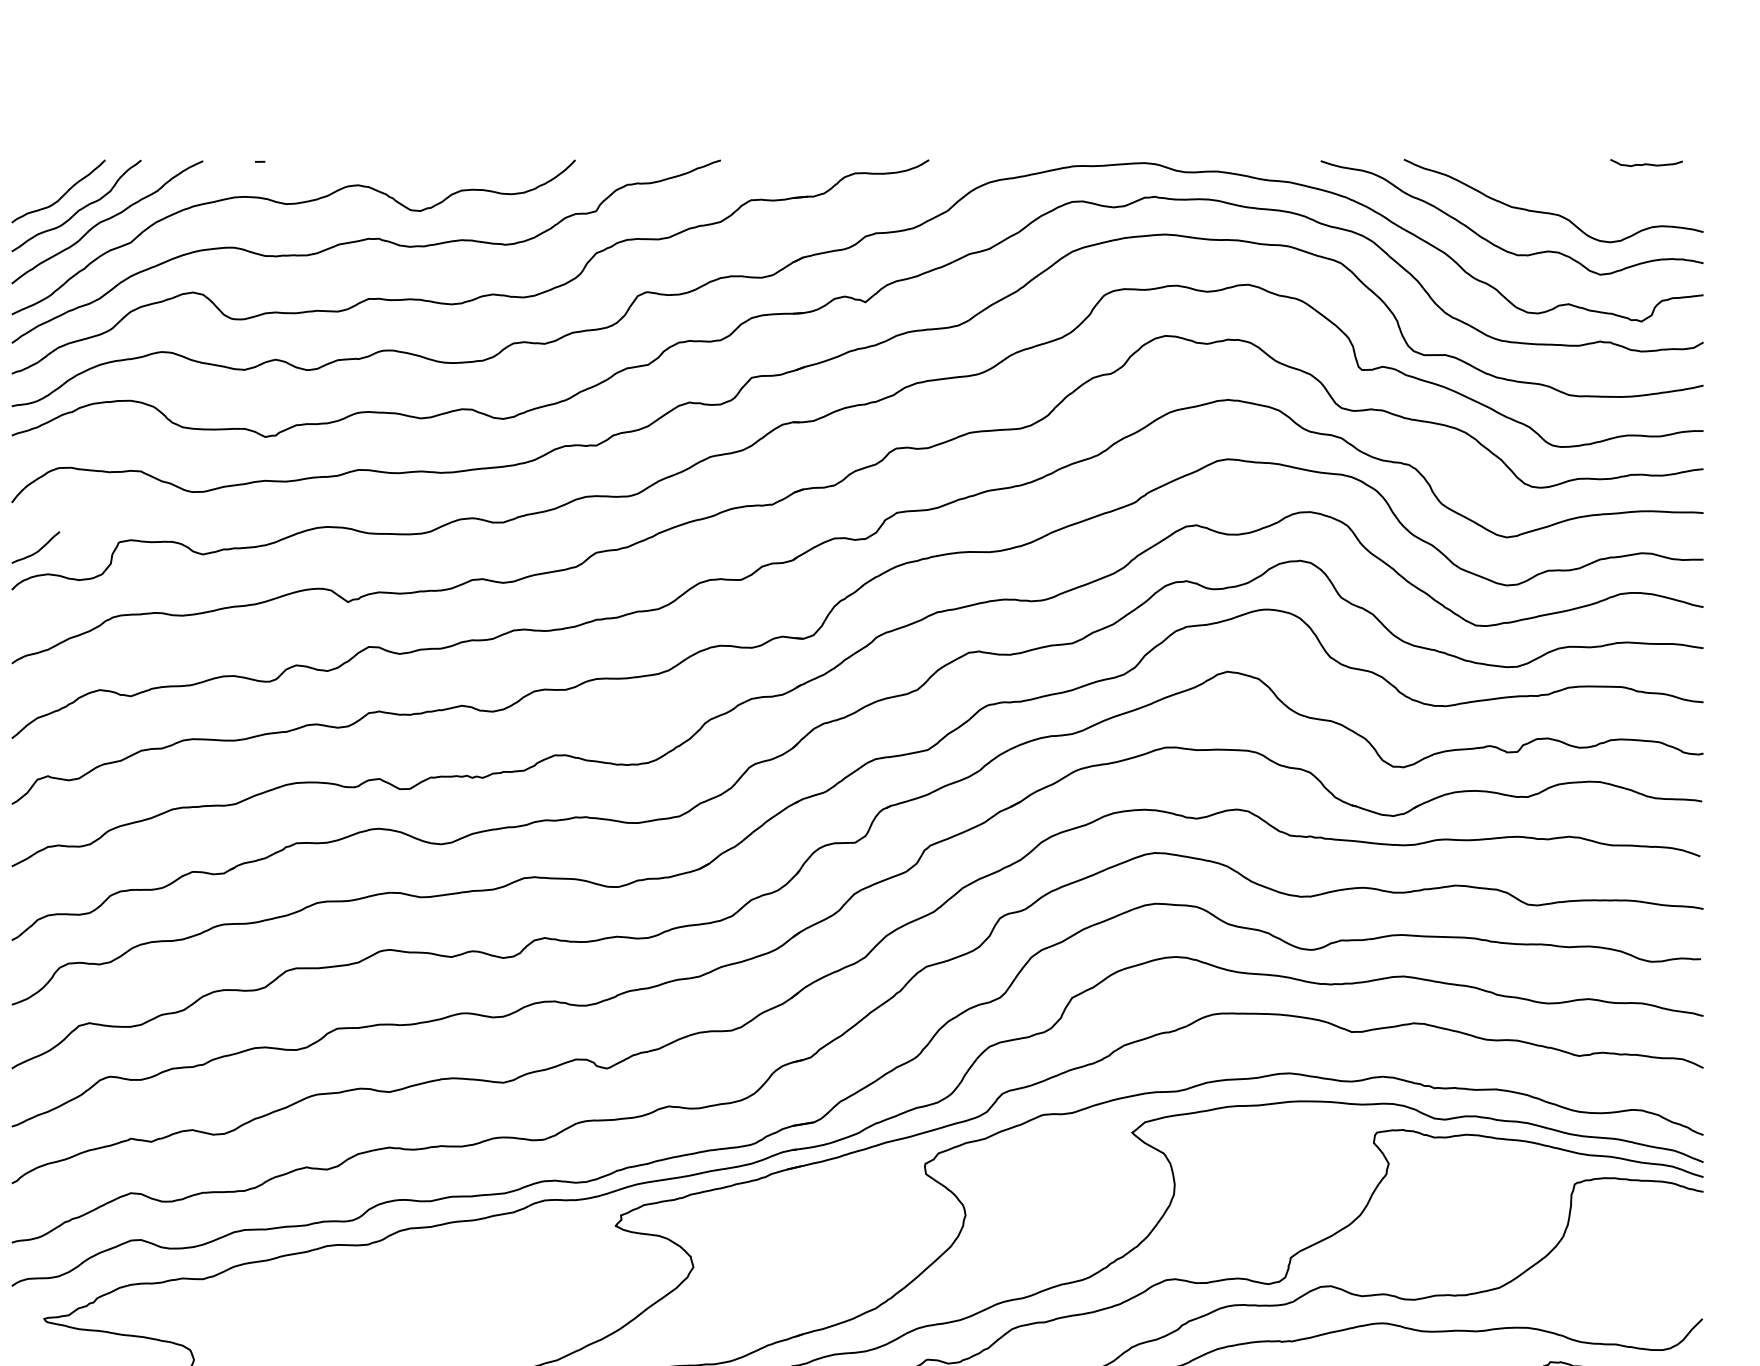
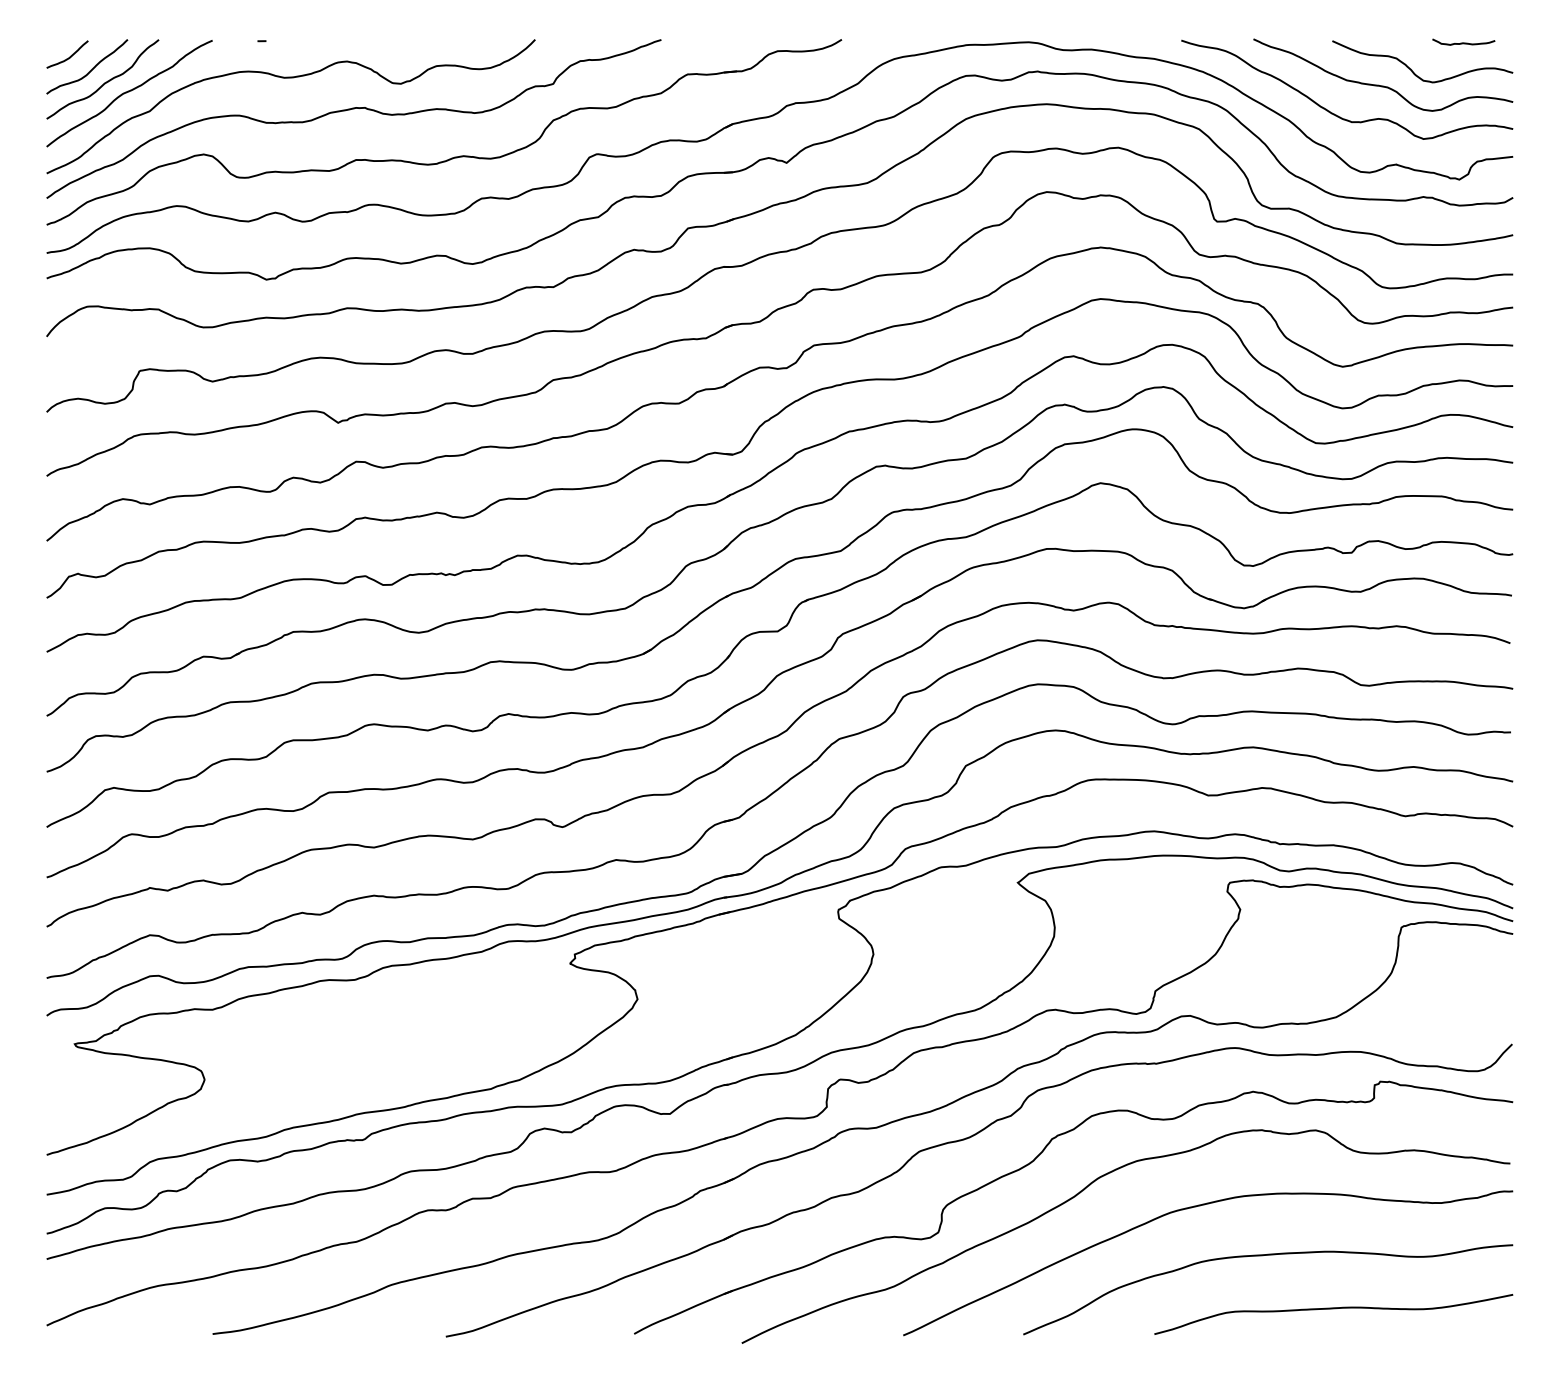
curve: (1587, 195) -> (1412, 70), added
curve: (38, 549) -> (69, 56), moved

